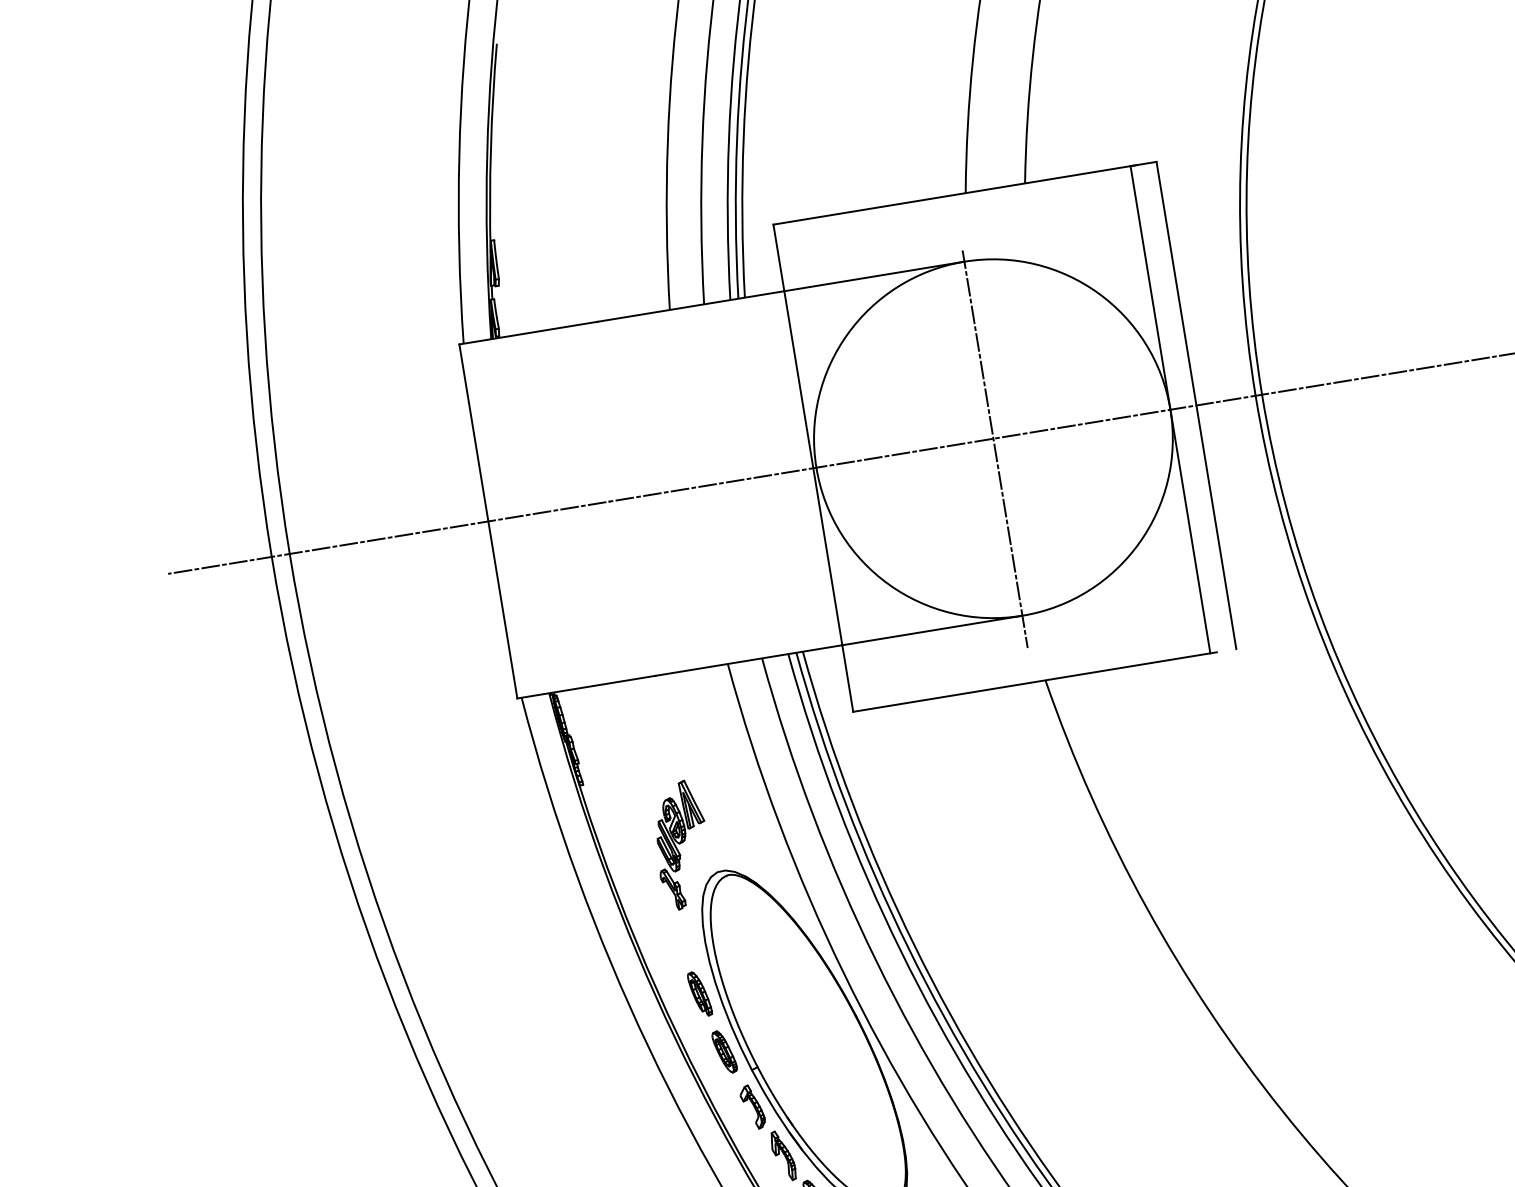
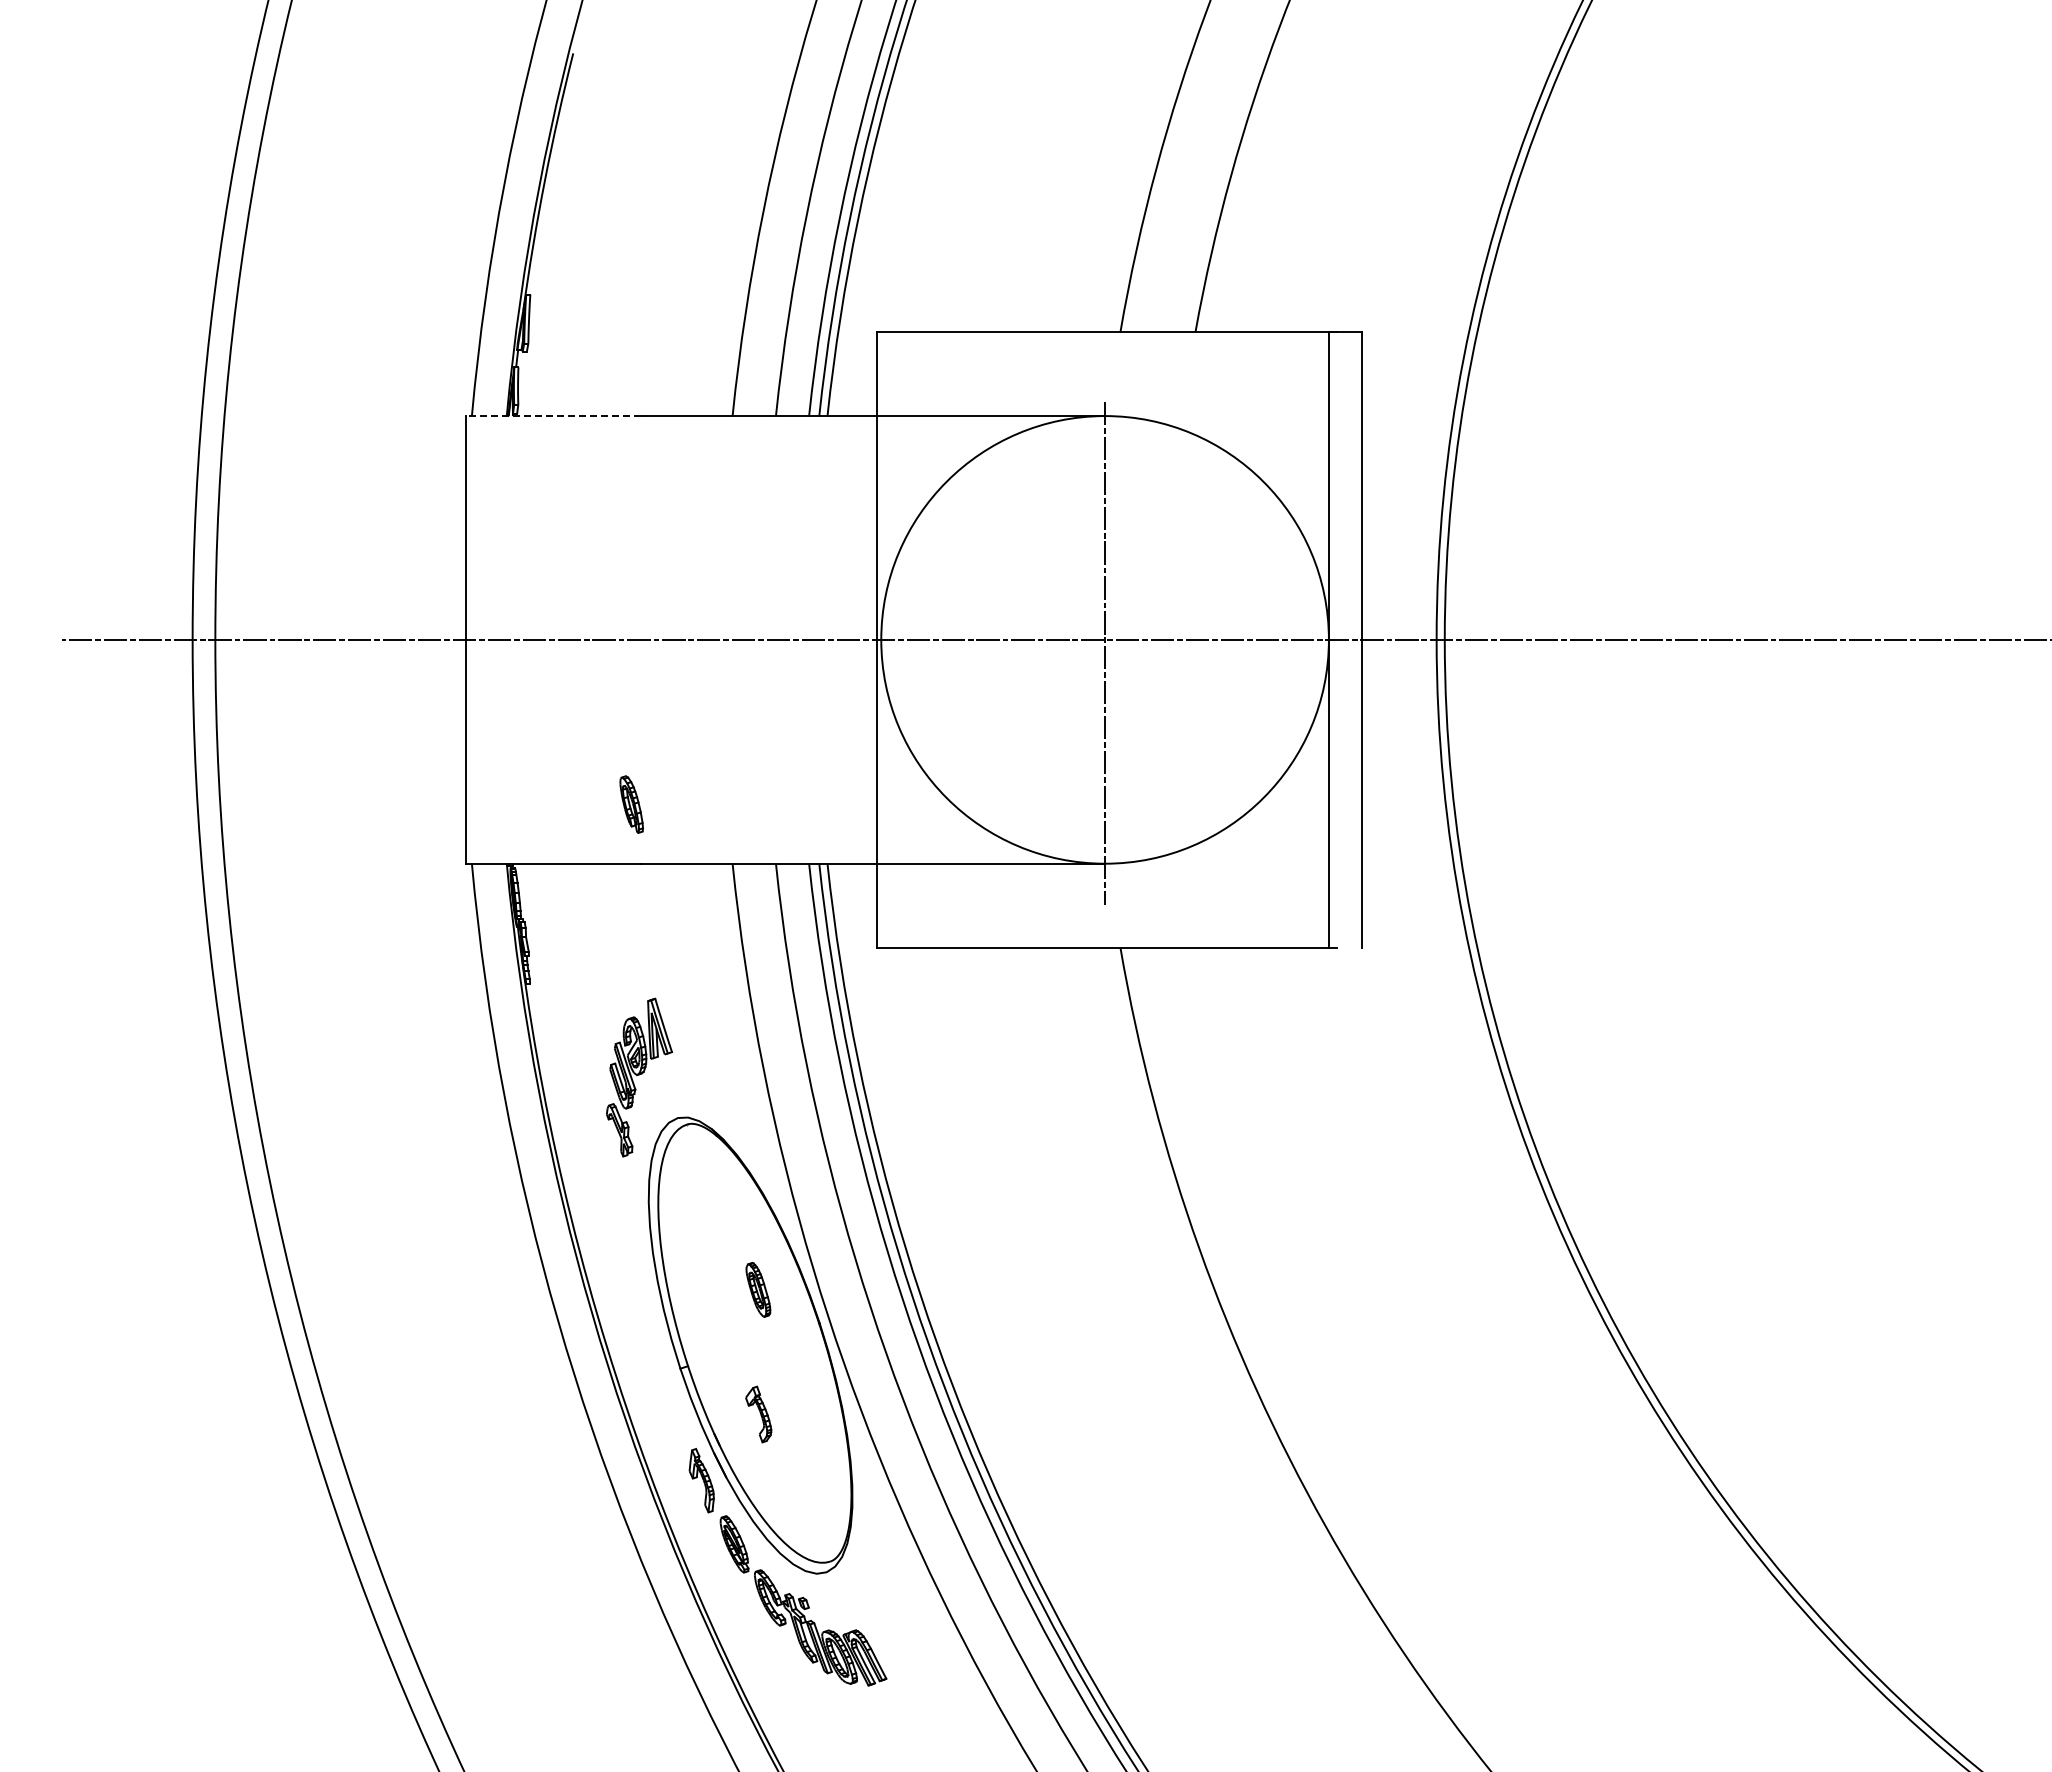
line: (528, 333) -> (553, 416), solid -> dashed
part: (699, 994) -> (631, 804), moved
part: (724, 1051) -> (758, 1289), moved
part: (752, 1107) -> (758, 1414), moved

